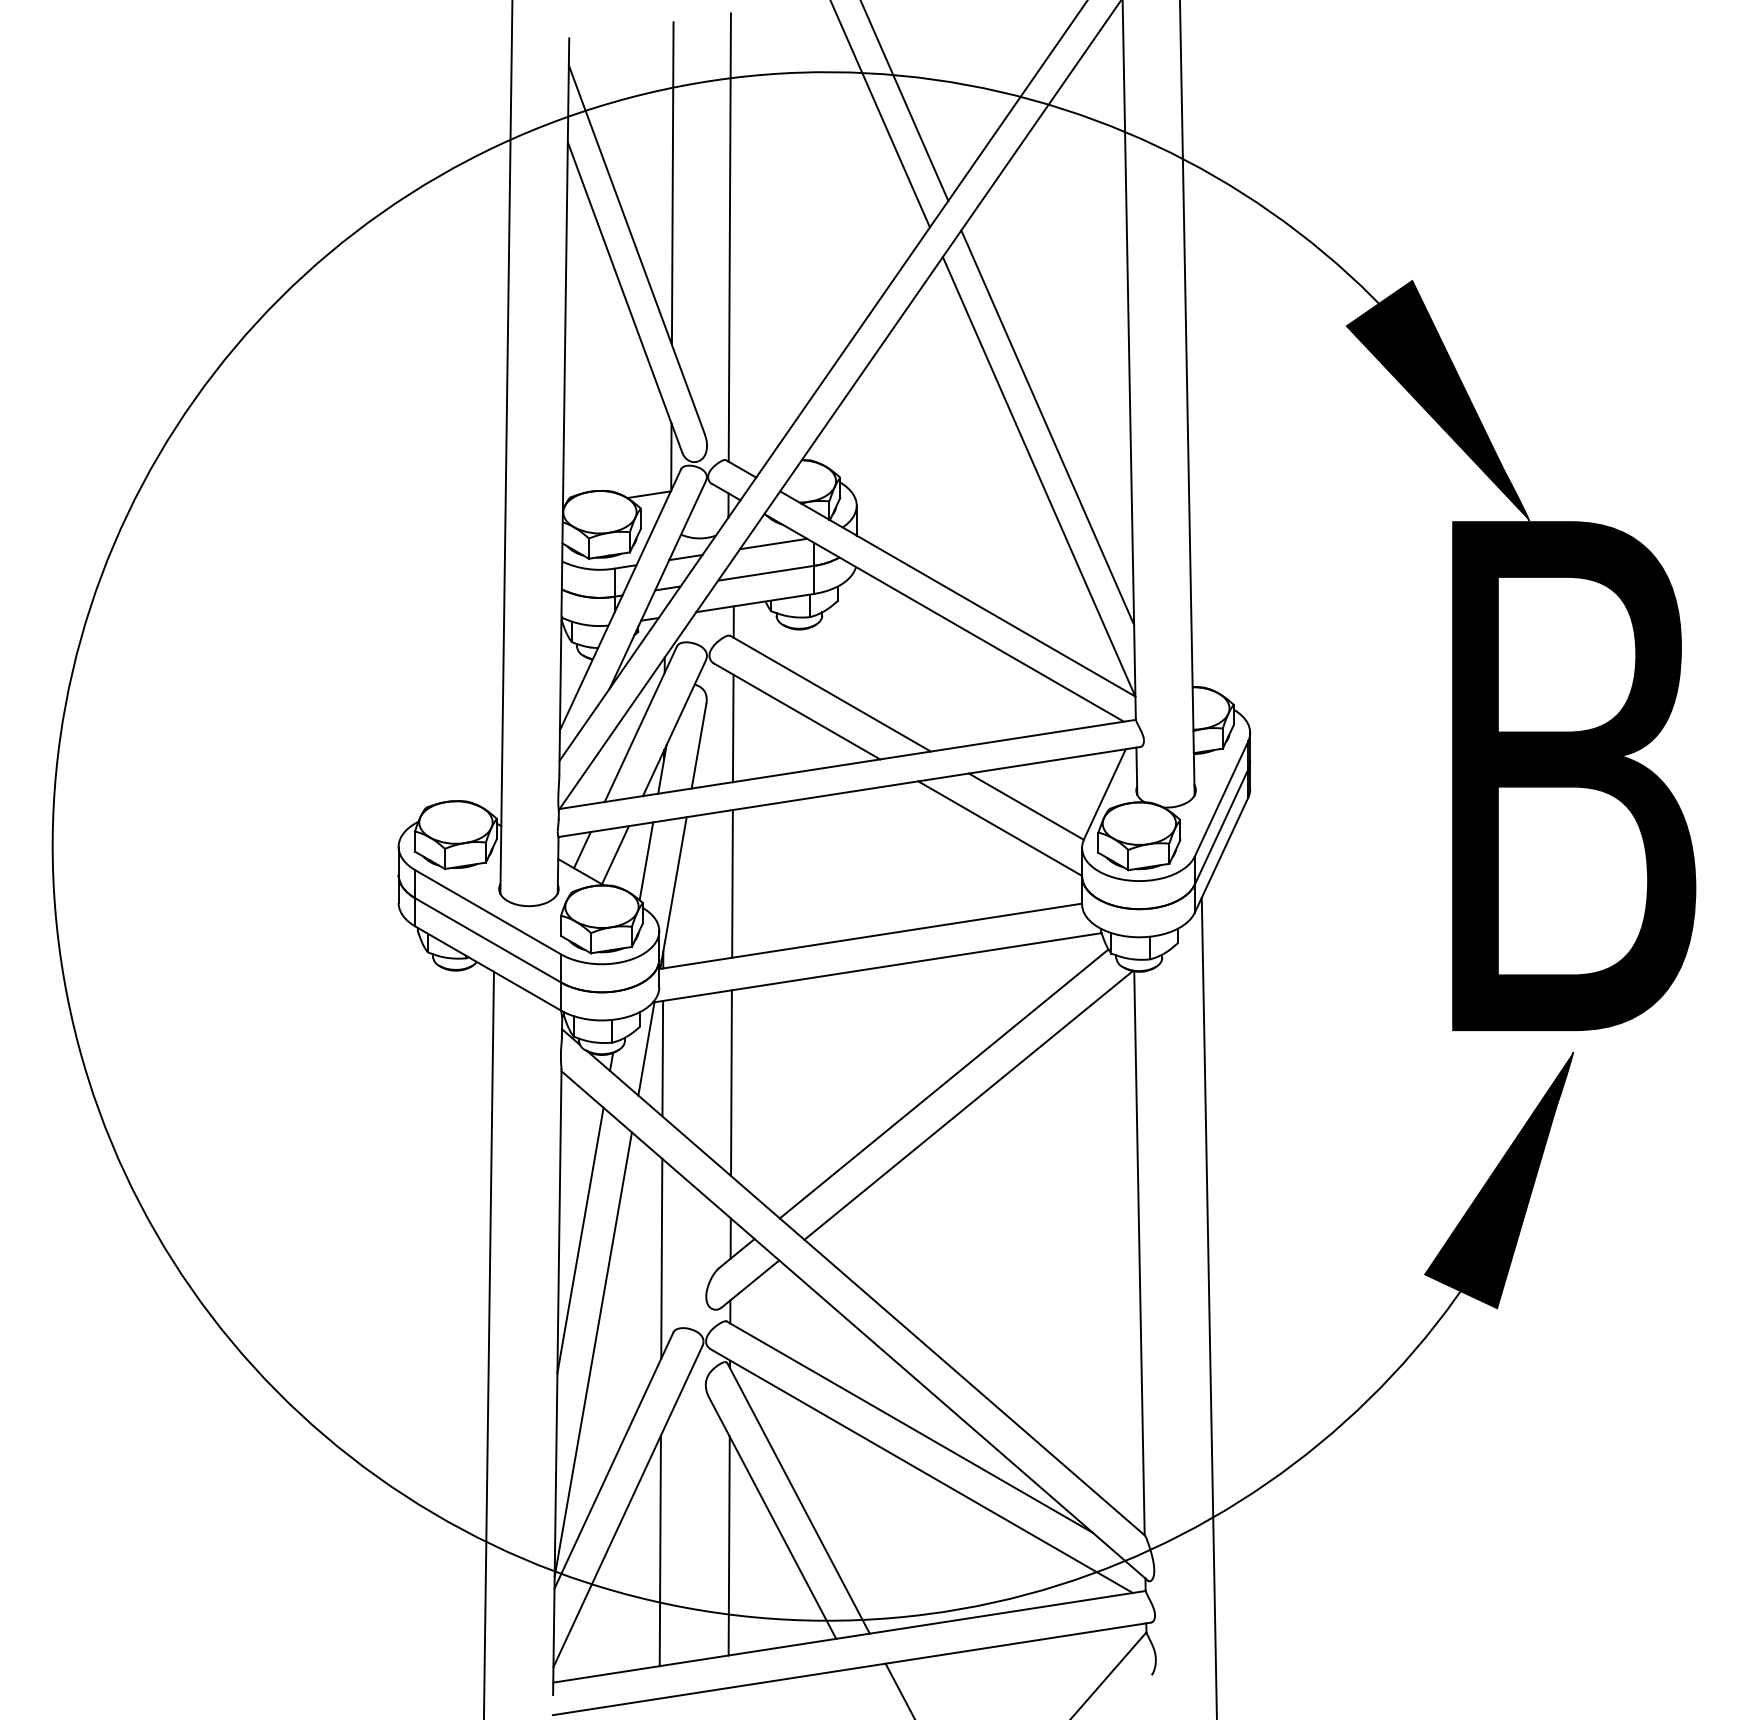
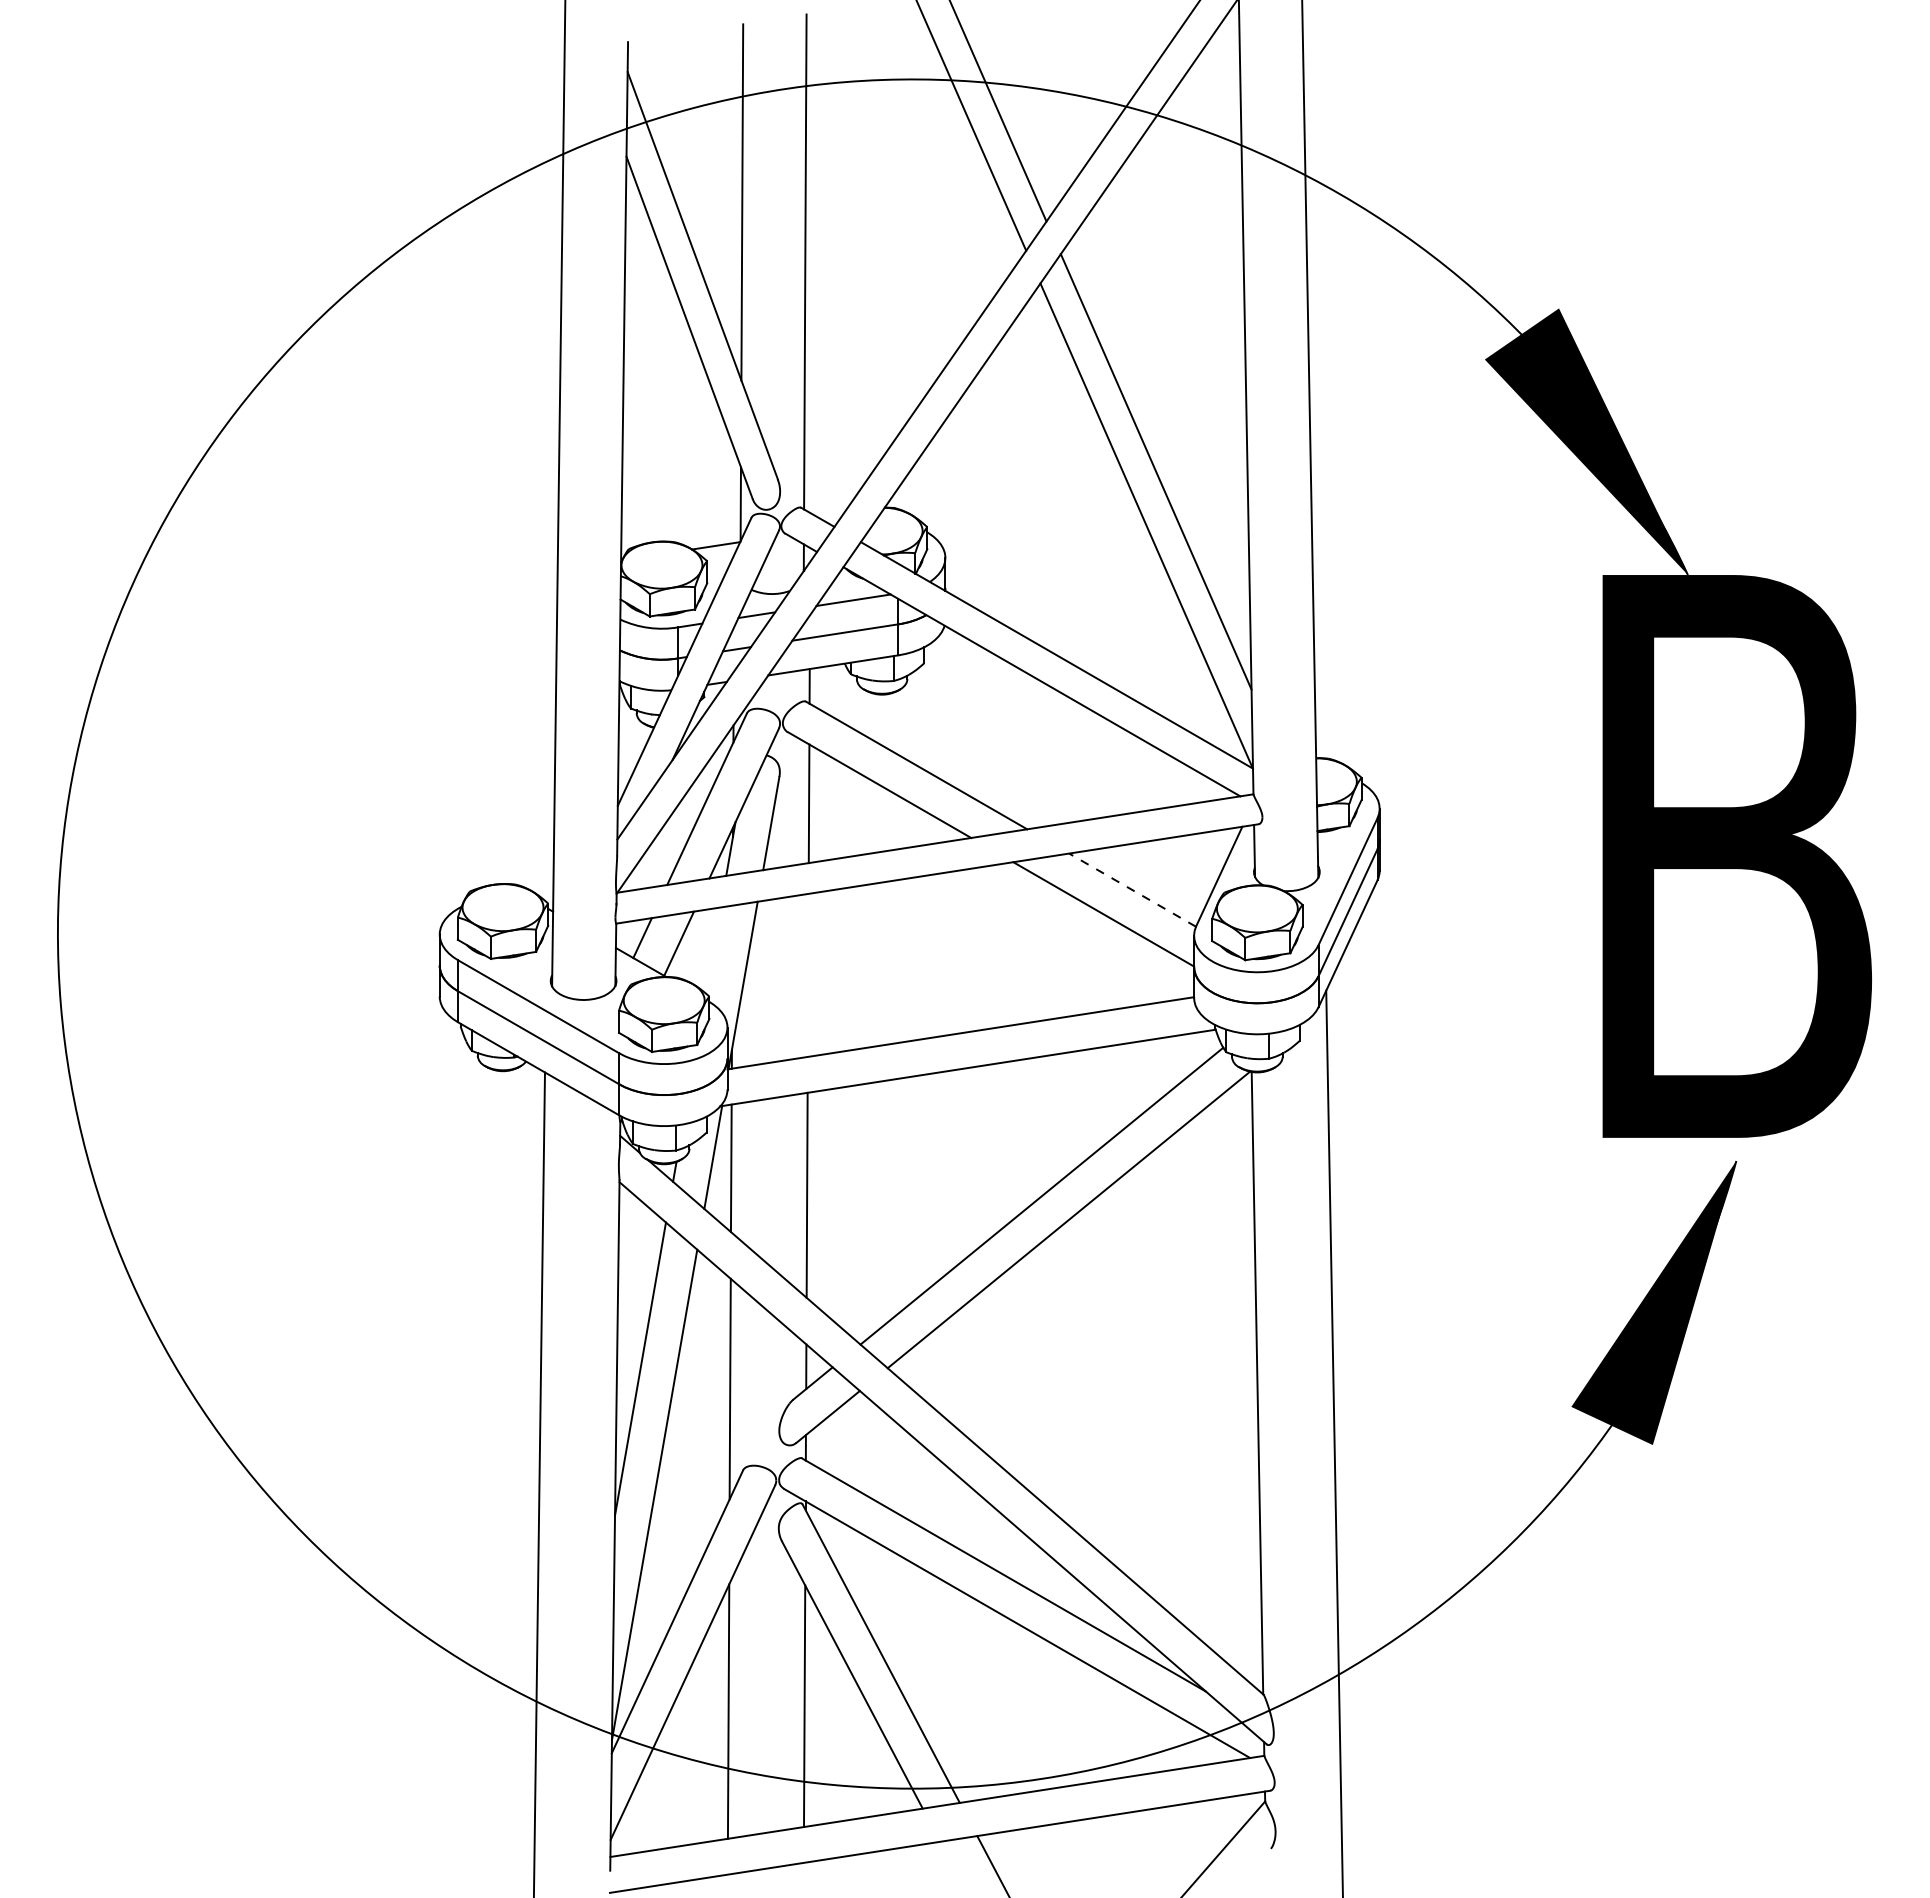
line: (1026, 806) -> (1132, 889), solid -> dashed
line: (645, 861) -> (712, 950), removed
line: (731, 883) -> (807, 974), removed

